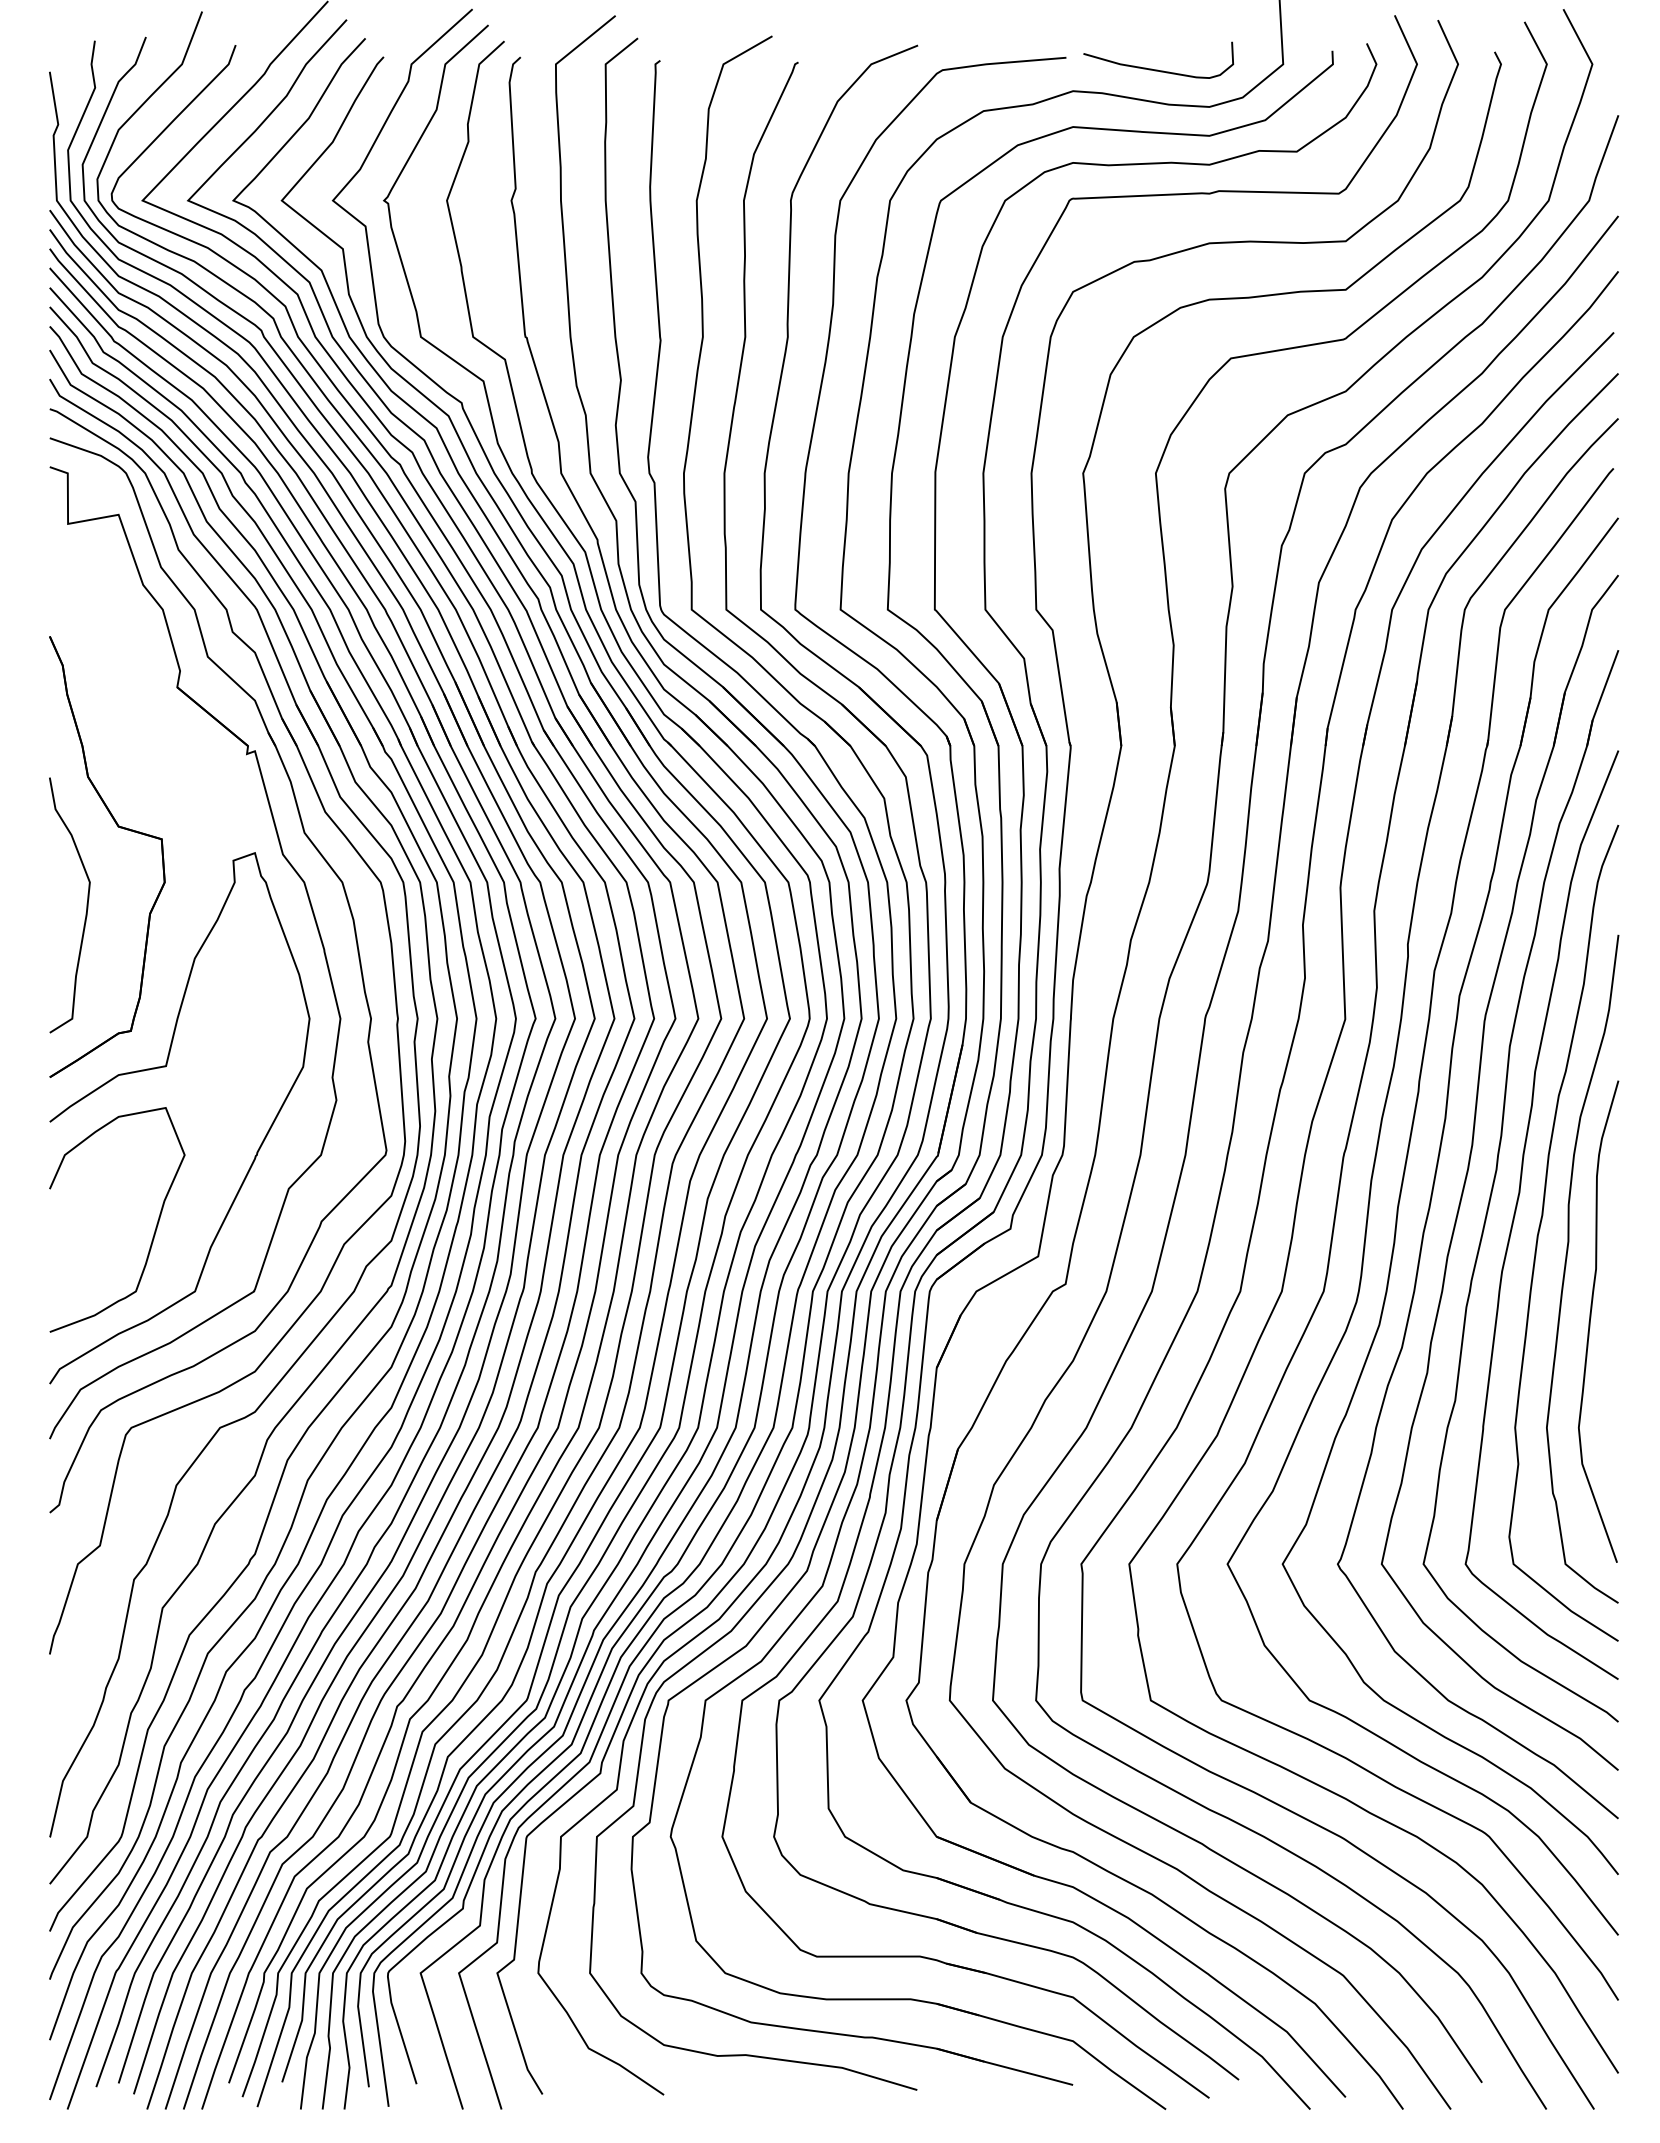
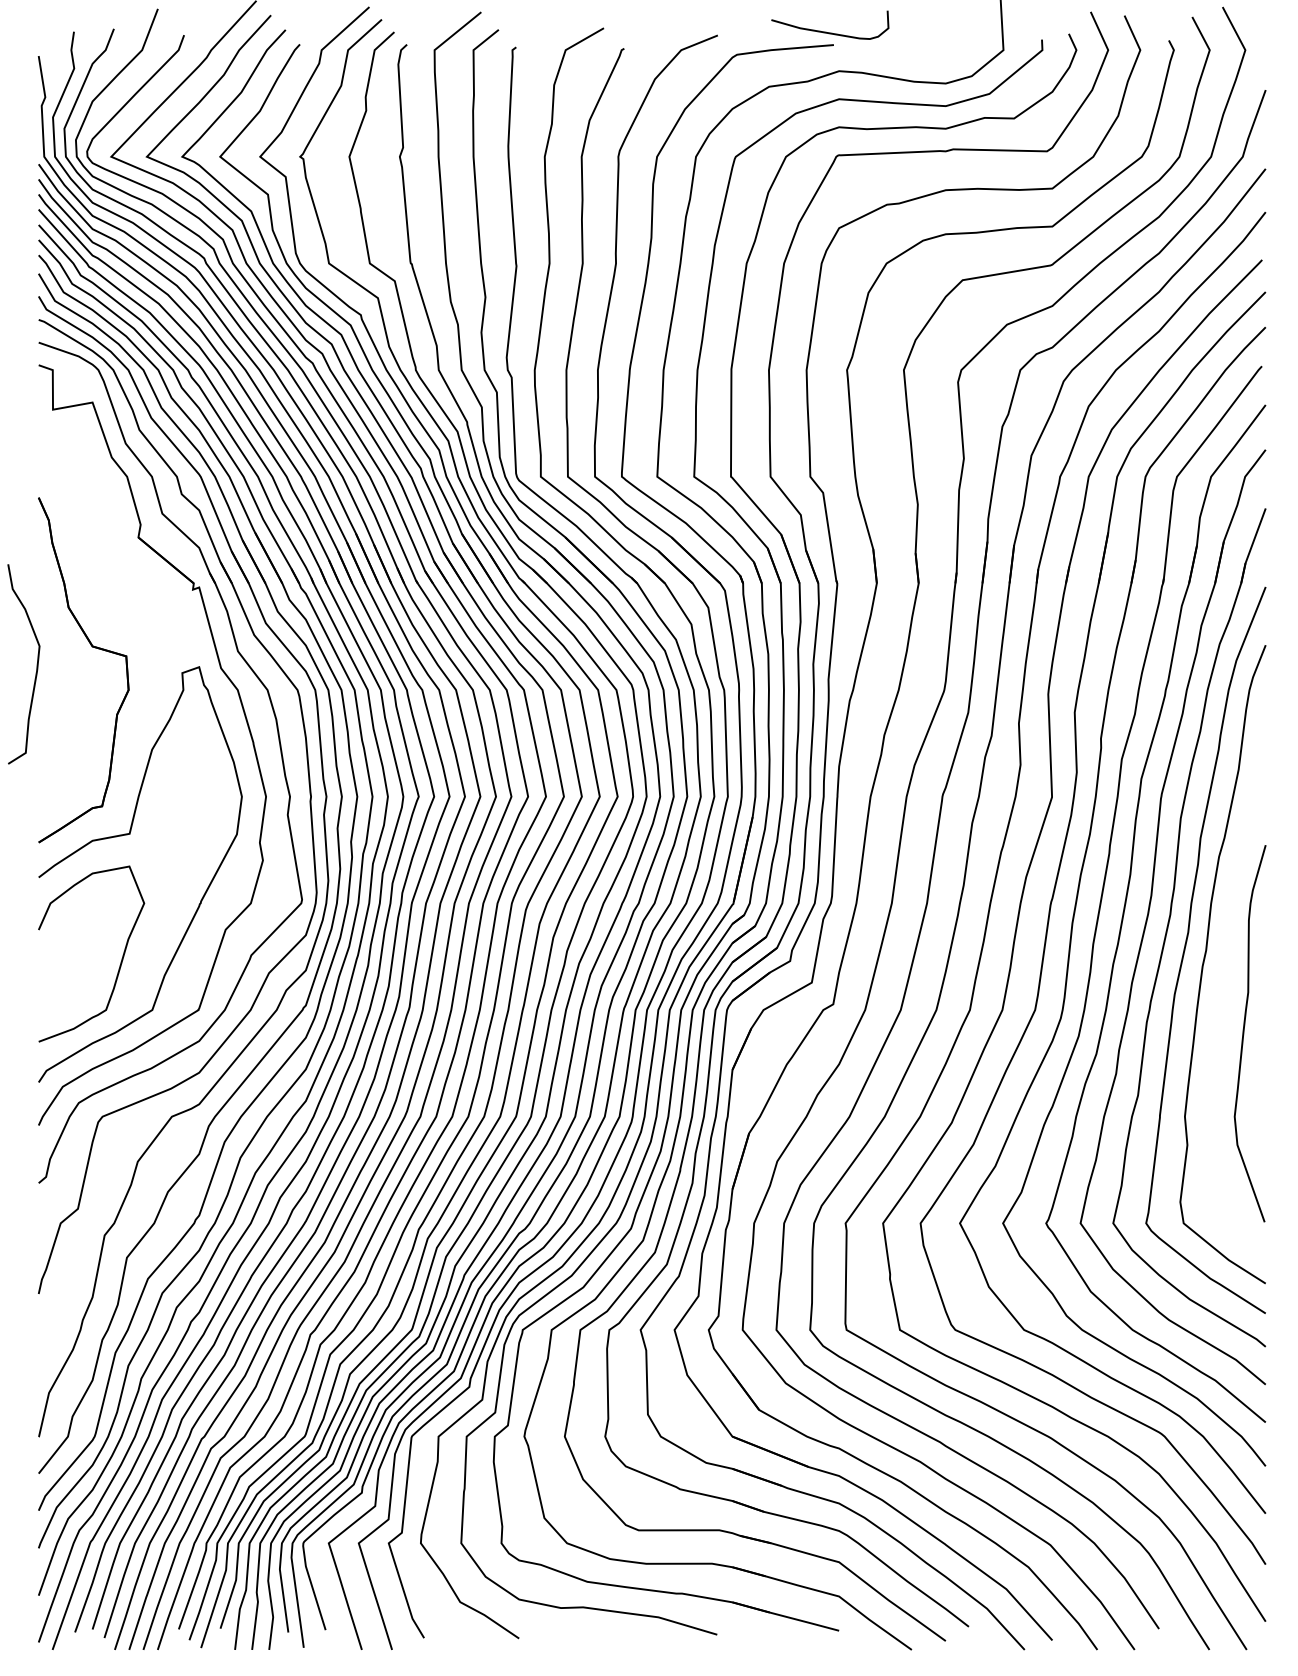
curve: (1157, 69) -> (829, 32), moved
curve: (86, 905) -> (36, 664), moved
curve: (1566, 1266) -> (1225, 990), removed

